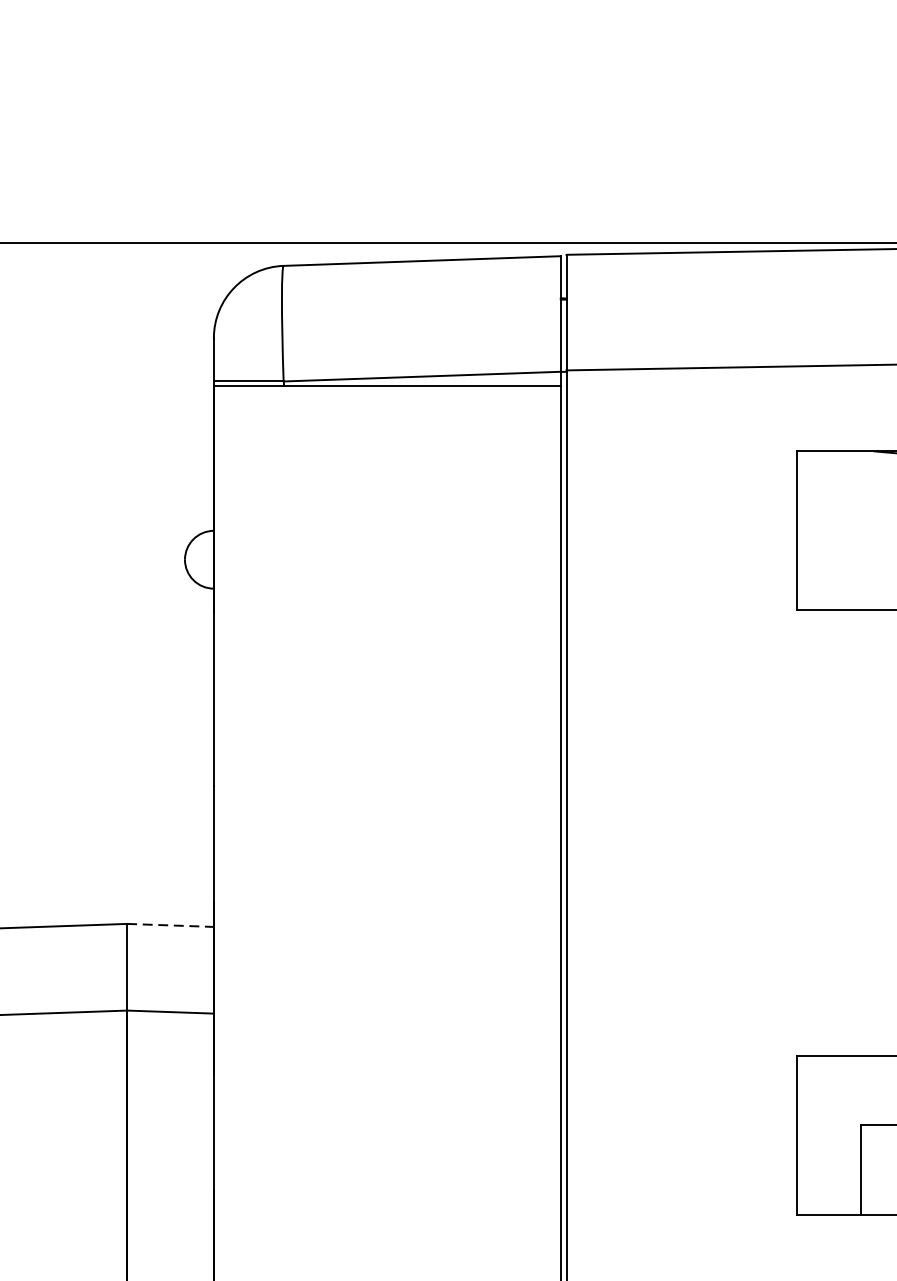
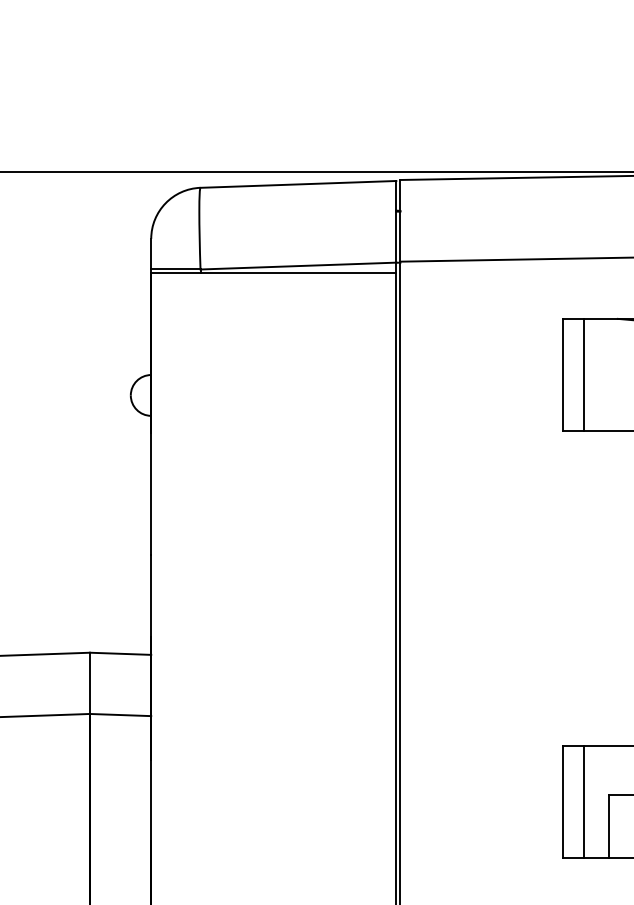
line: (827, 530) -> (584, 374), added
line: (170, 924) -> (120, 653), dashed -> solid
line: (827, 1134) -> (584, 801), added

